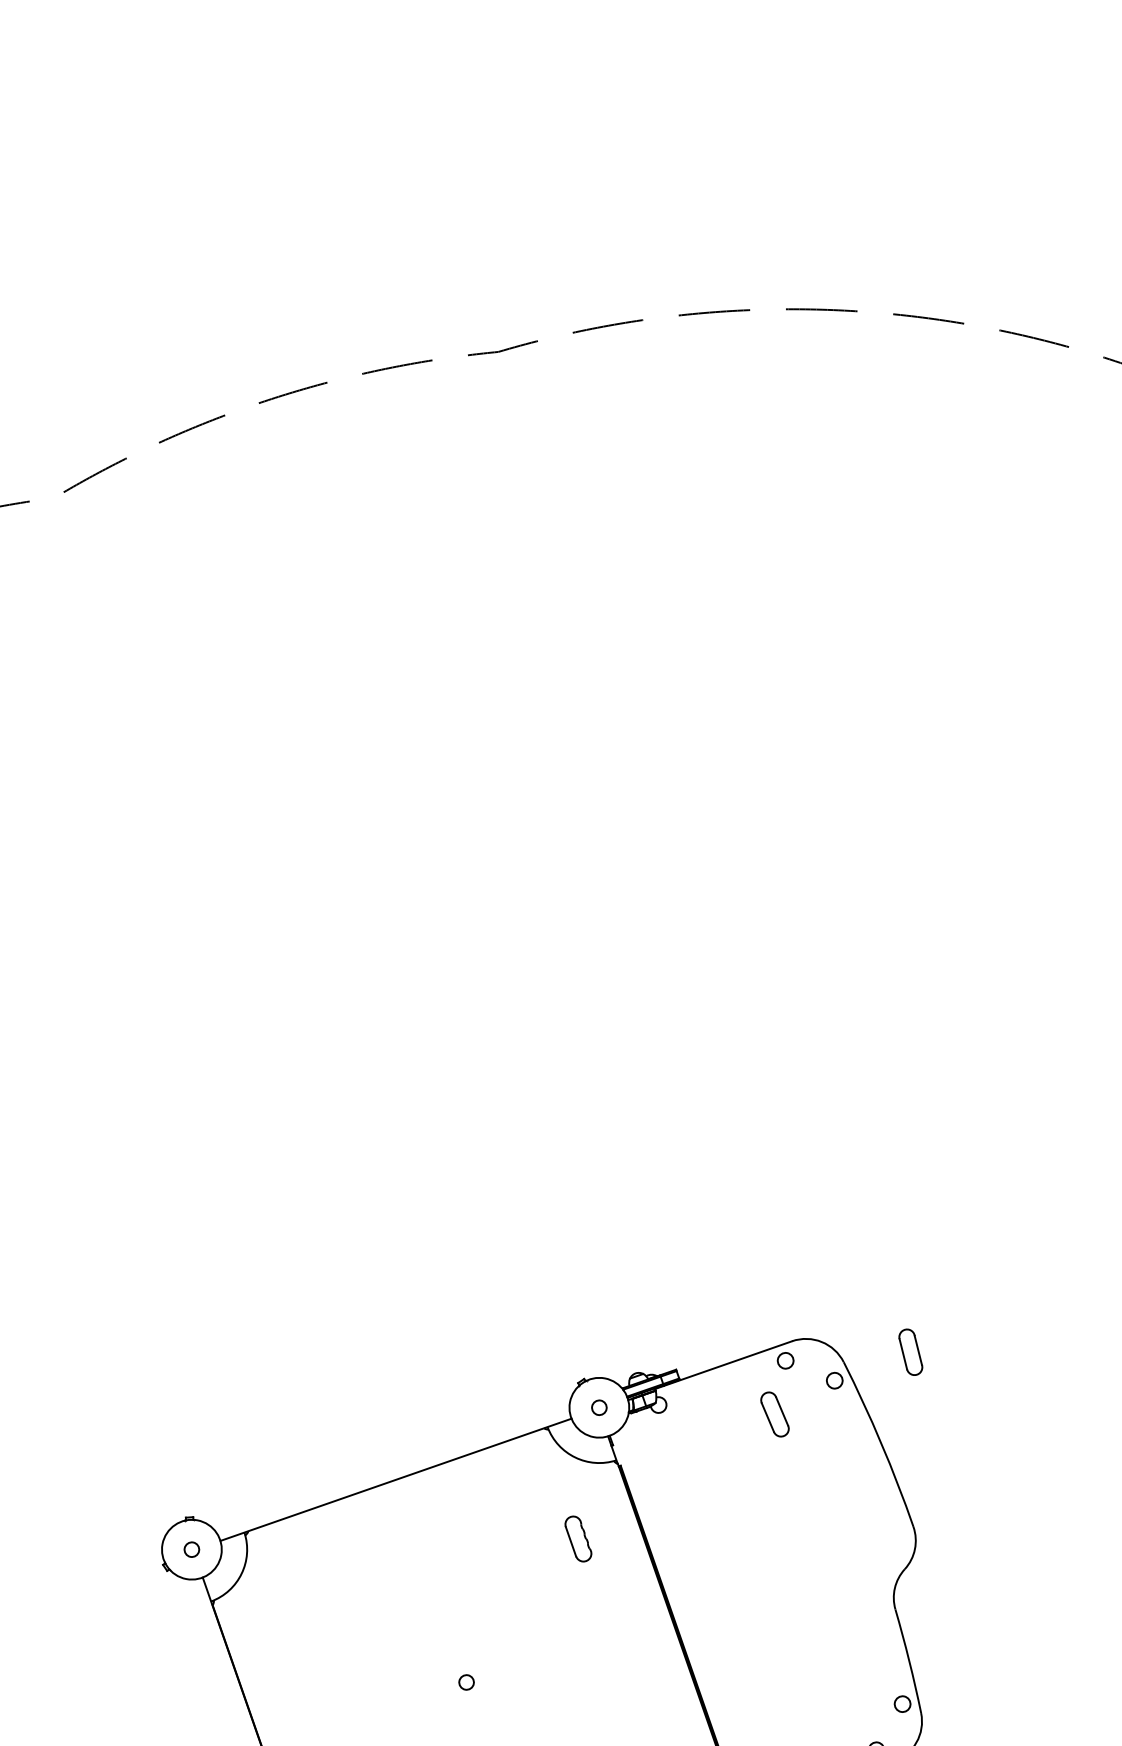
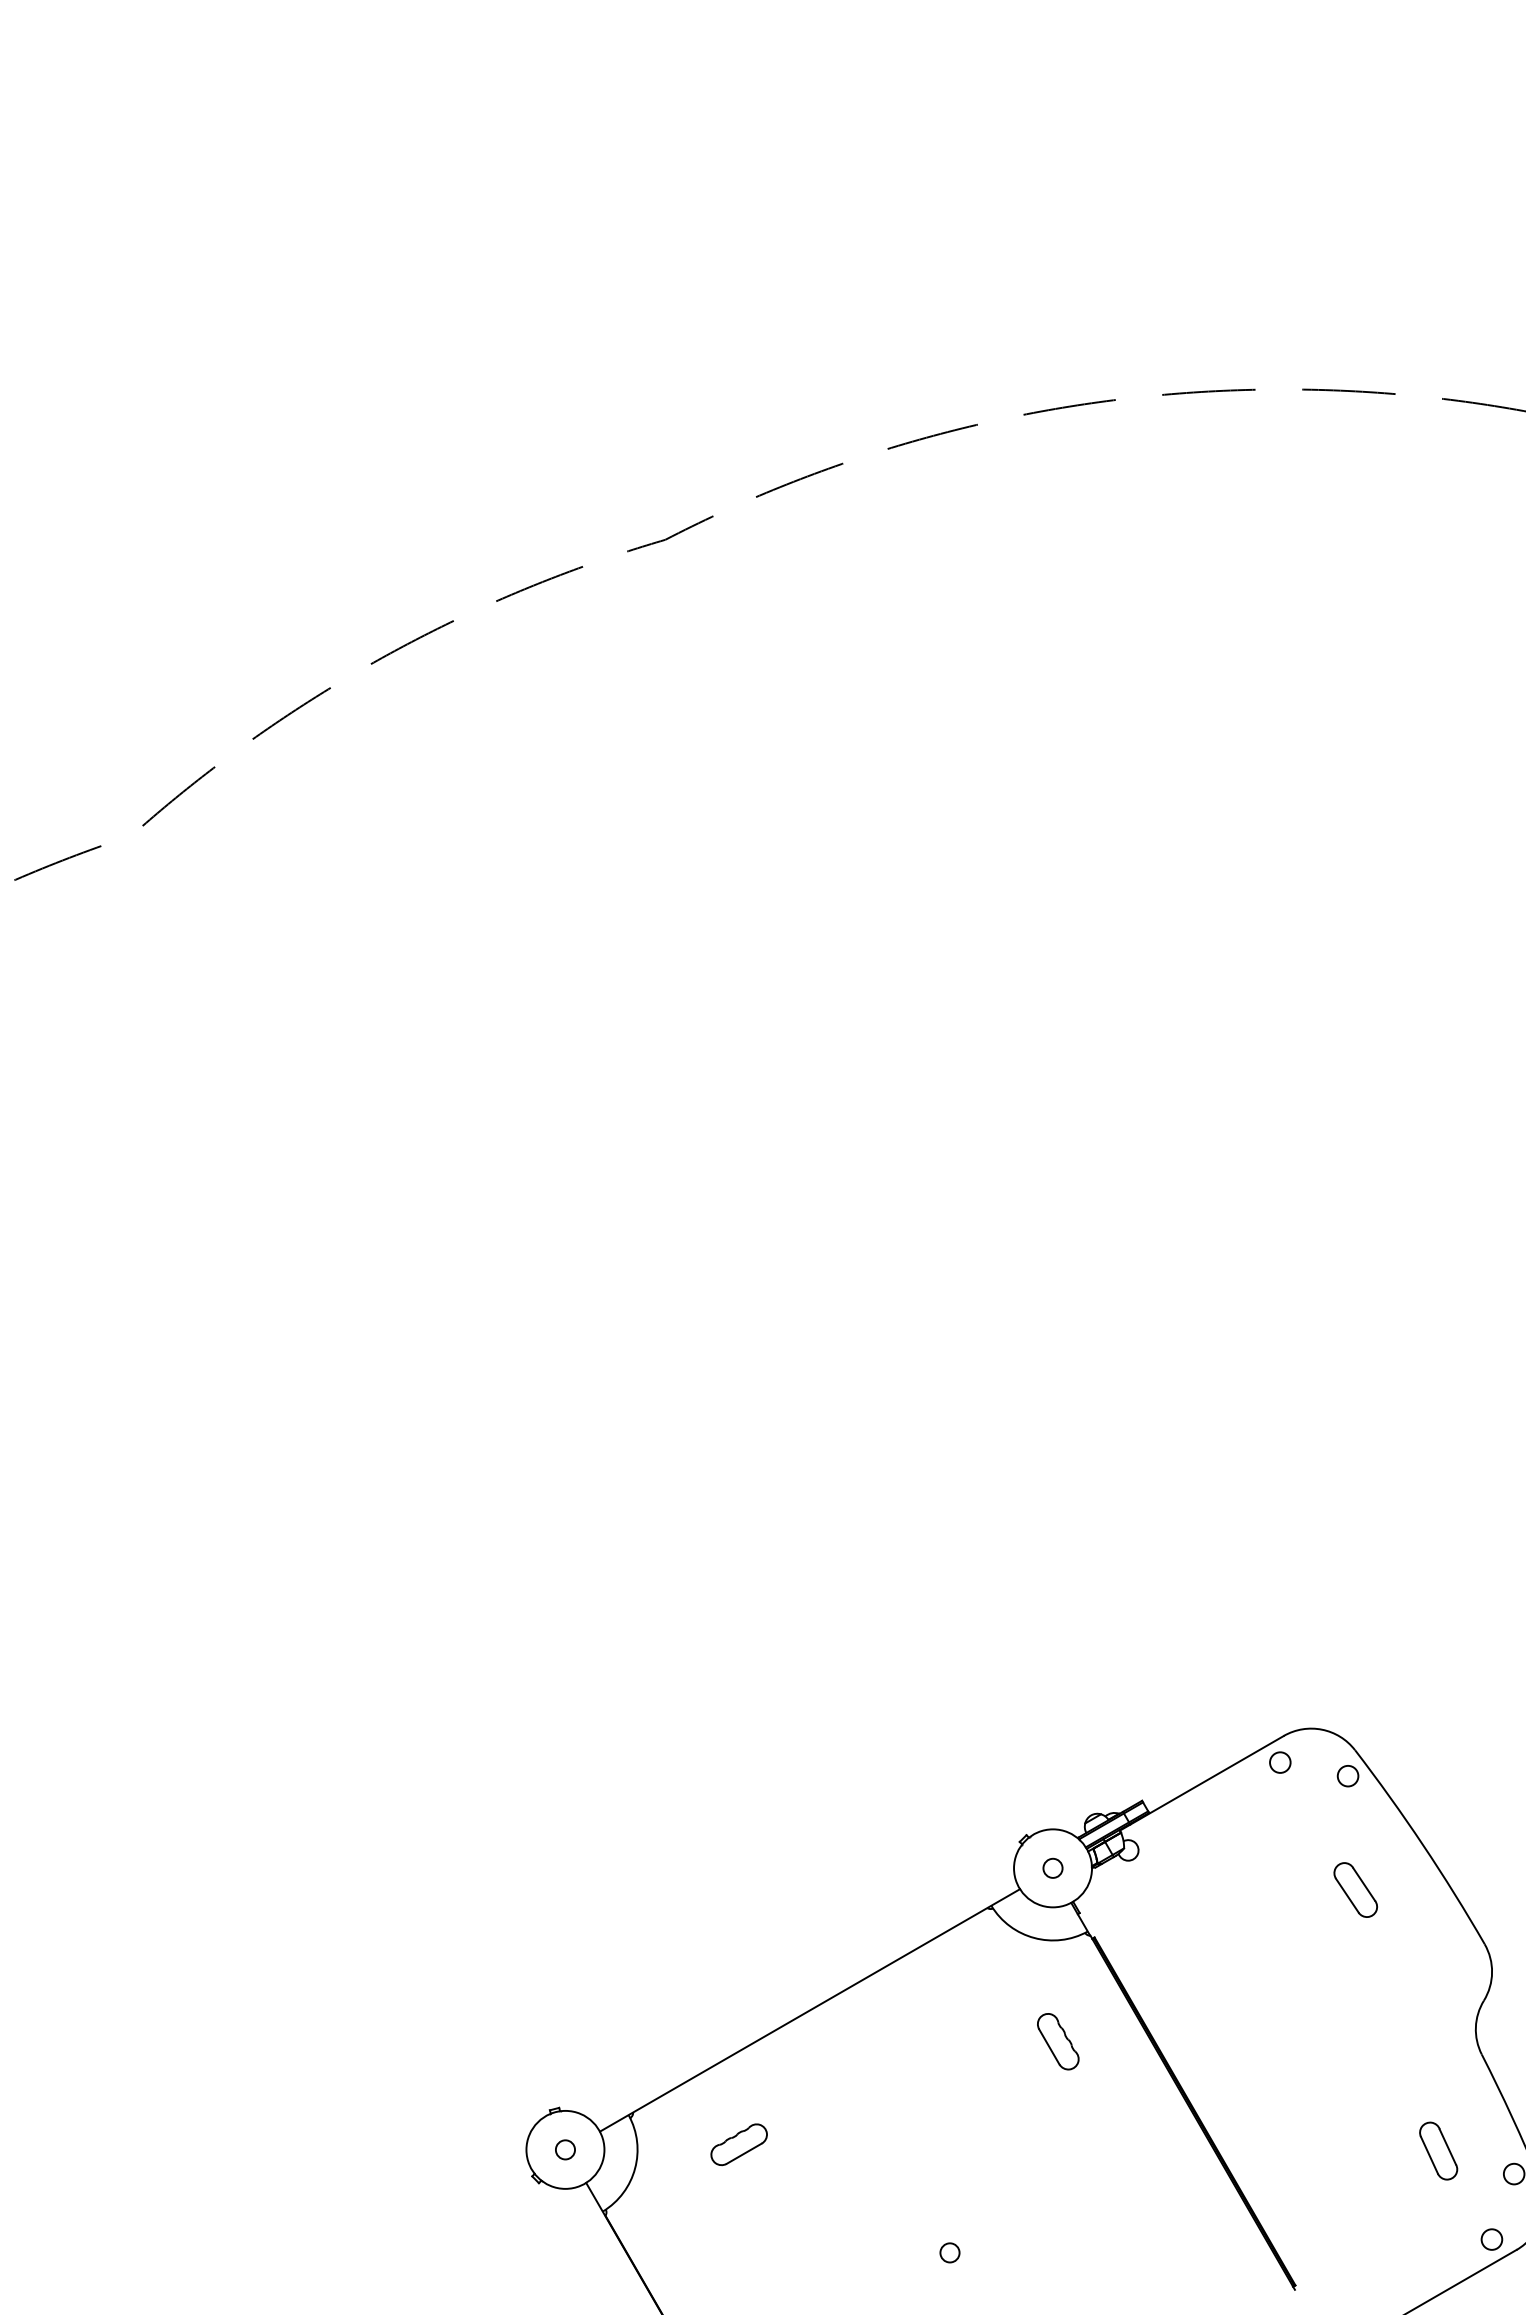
part: (910, 1351) -> (1438, 2150), moved
part: (774, 1414) -> (1355, 1889), moved
part: (322, 1570) -> (738, 2144), added

